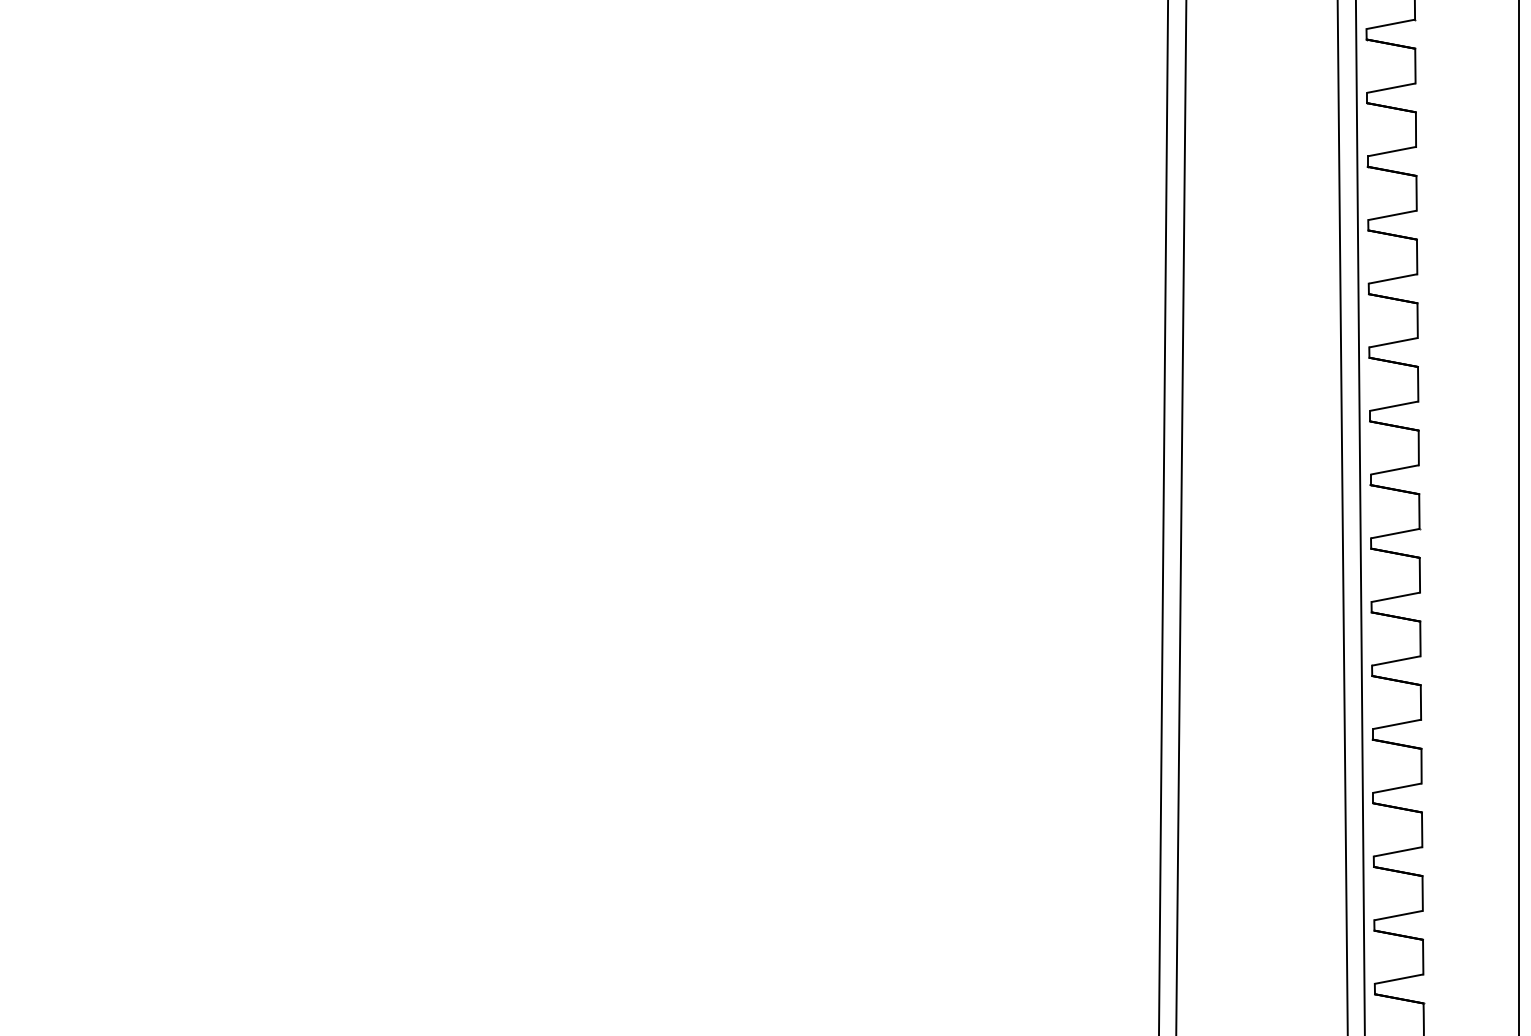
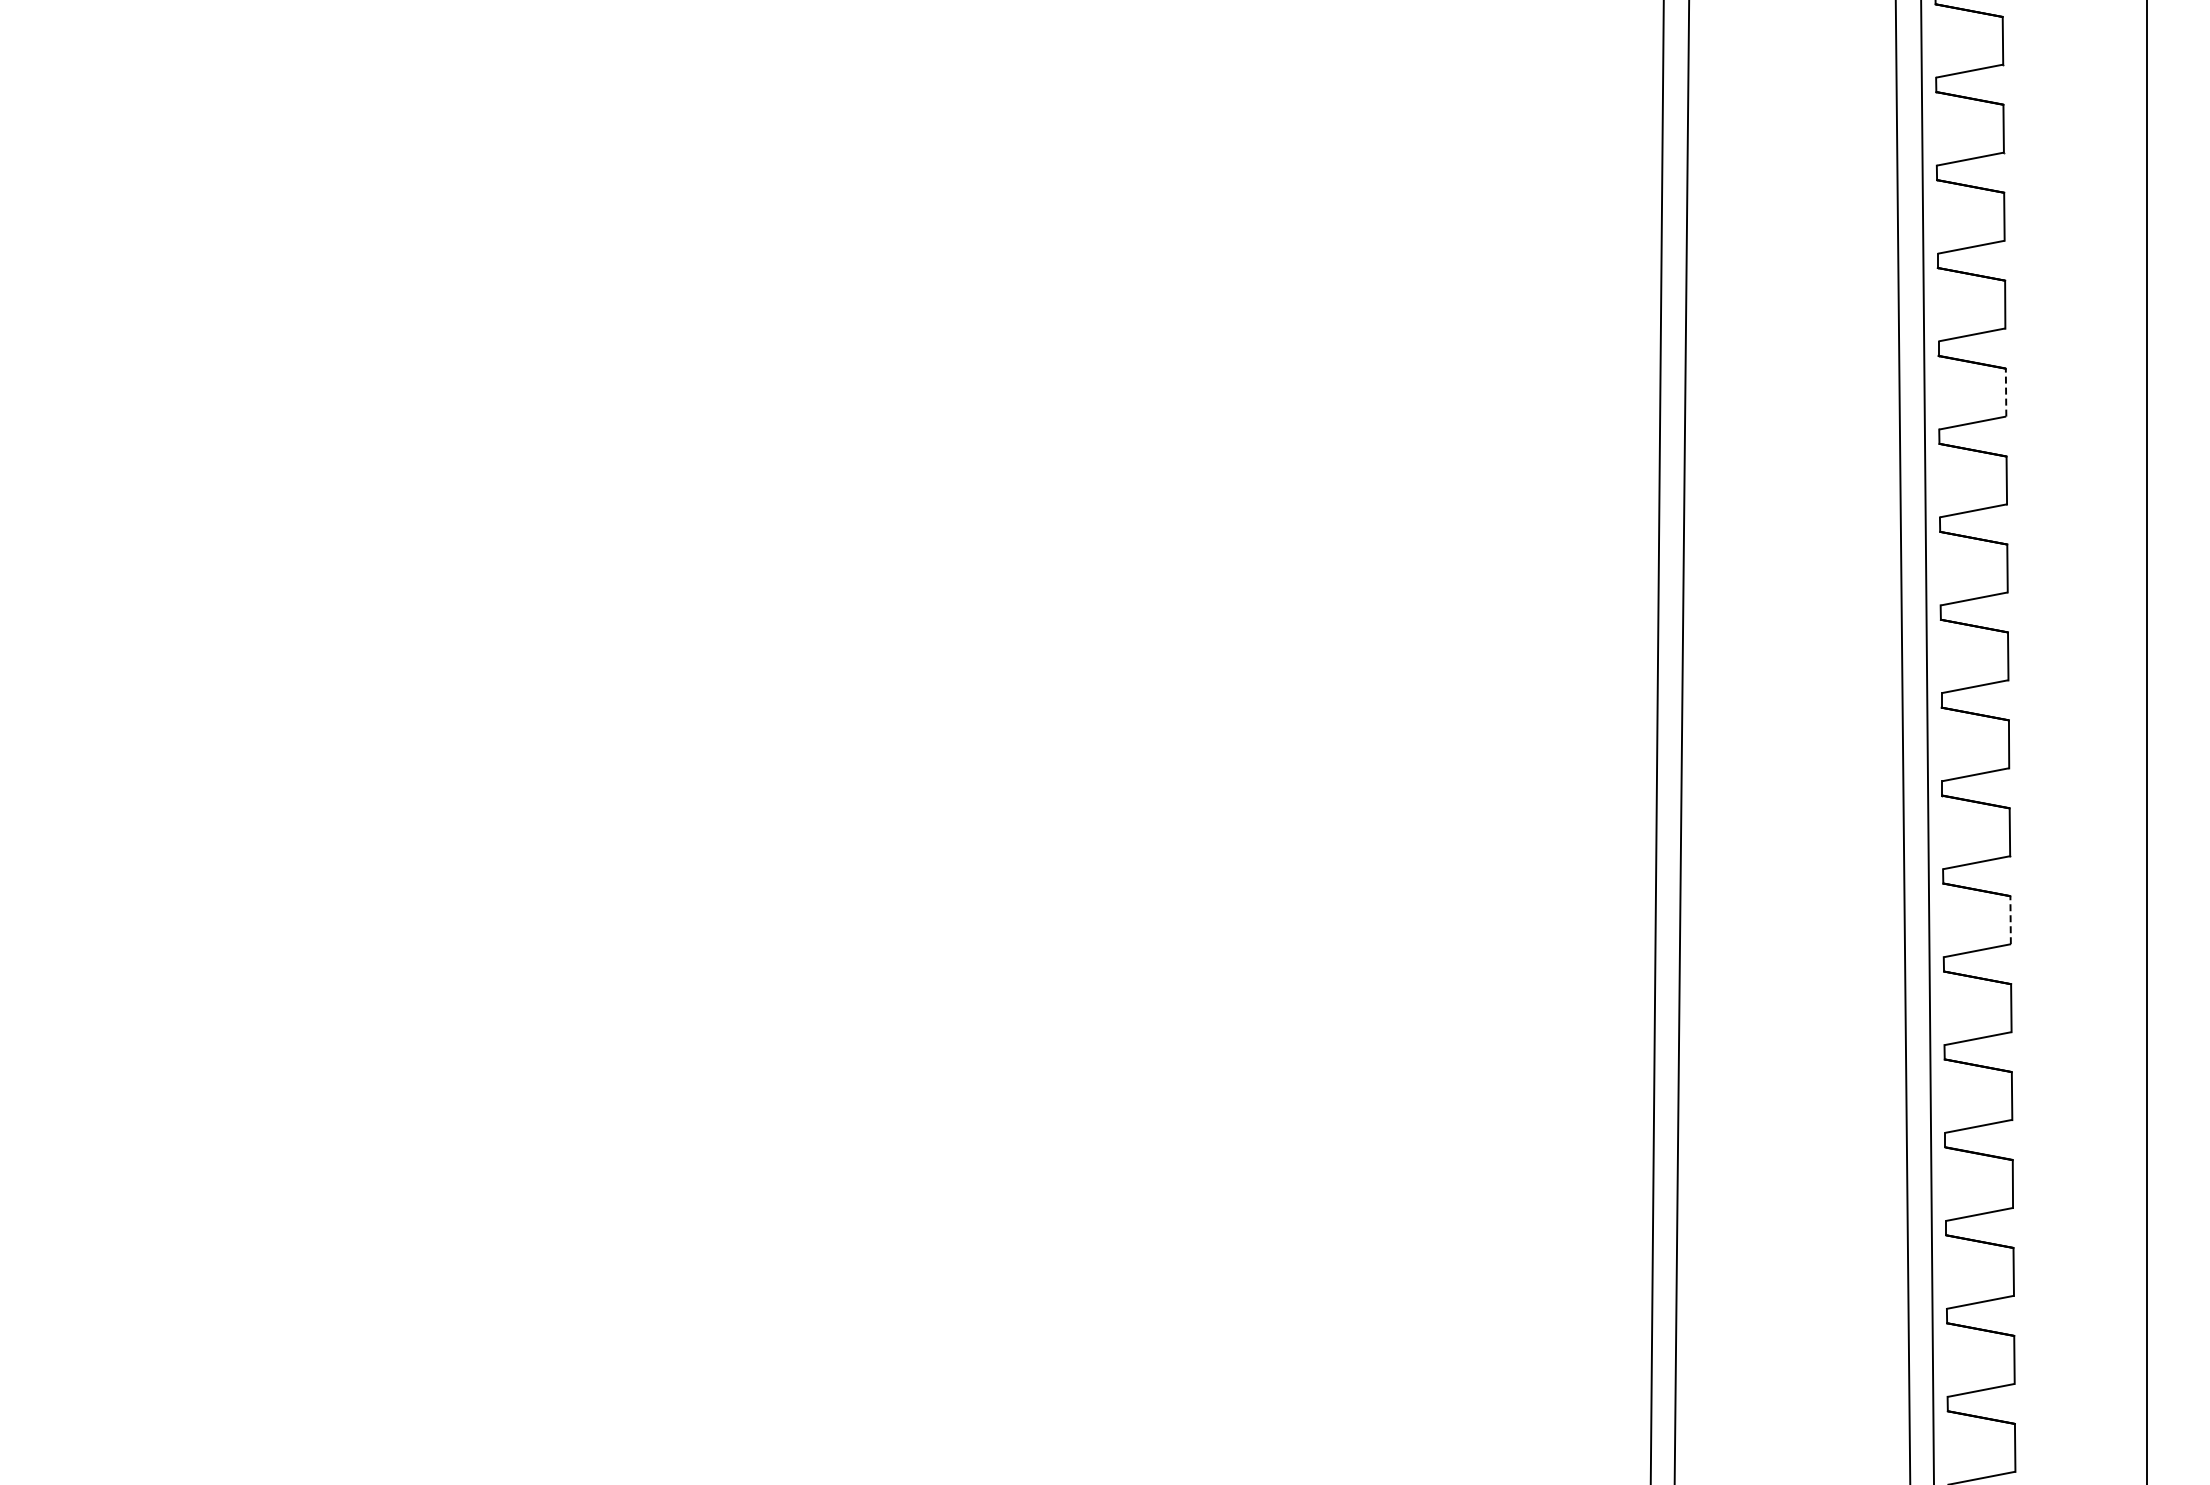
line: (1416, 193) -> (2006, 392), solid -> dashed
line: (1419, 575) -> (2010, 920), solid -> dashed

